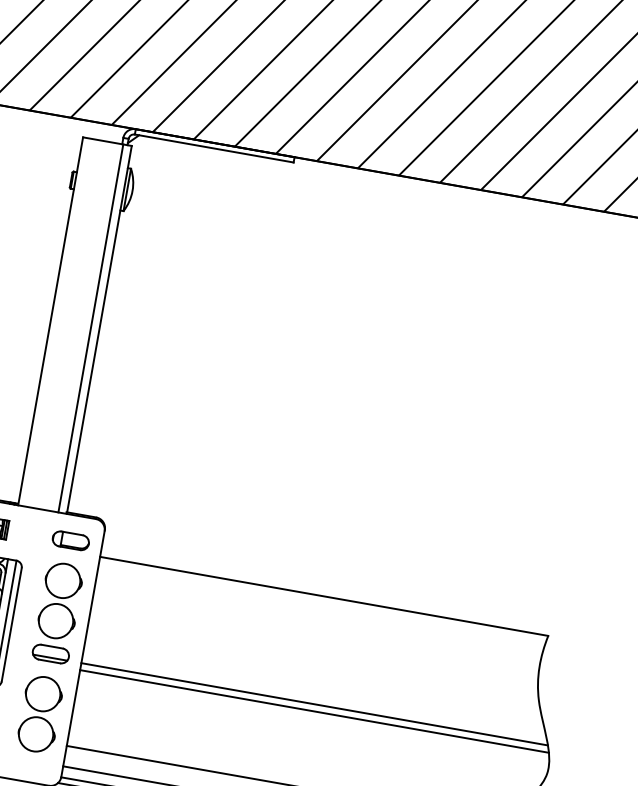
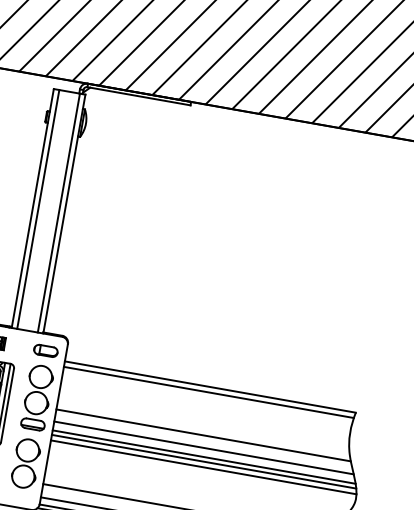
line: (59, 322) -> (38, 209), added
line: (321, 604) -> (208, 392), added
line: (313, 671) -> (203, 435), added
line: (313, 689) -> (203, 447), added
line: (313, 720) -> (203, 467), added

